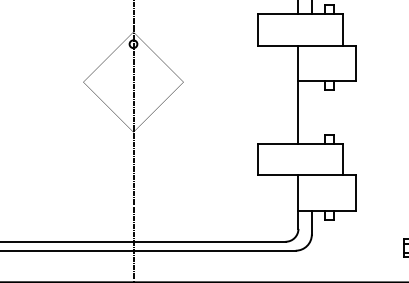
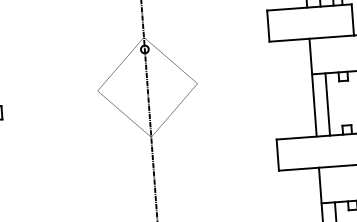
line: (311, 112) -> (327, 104), added

